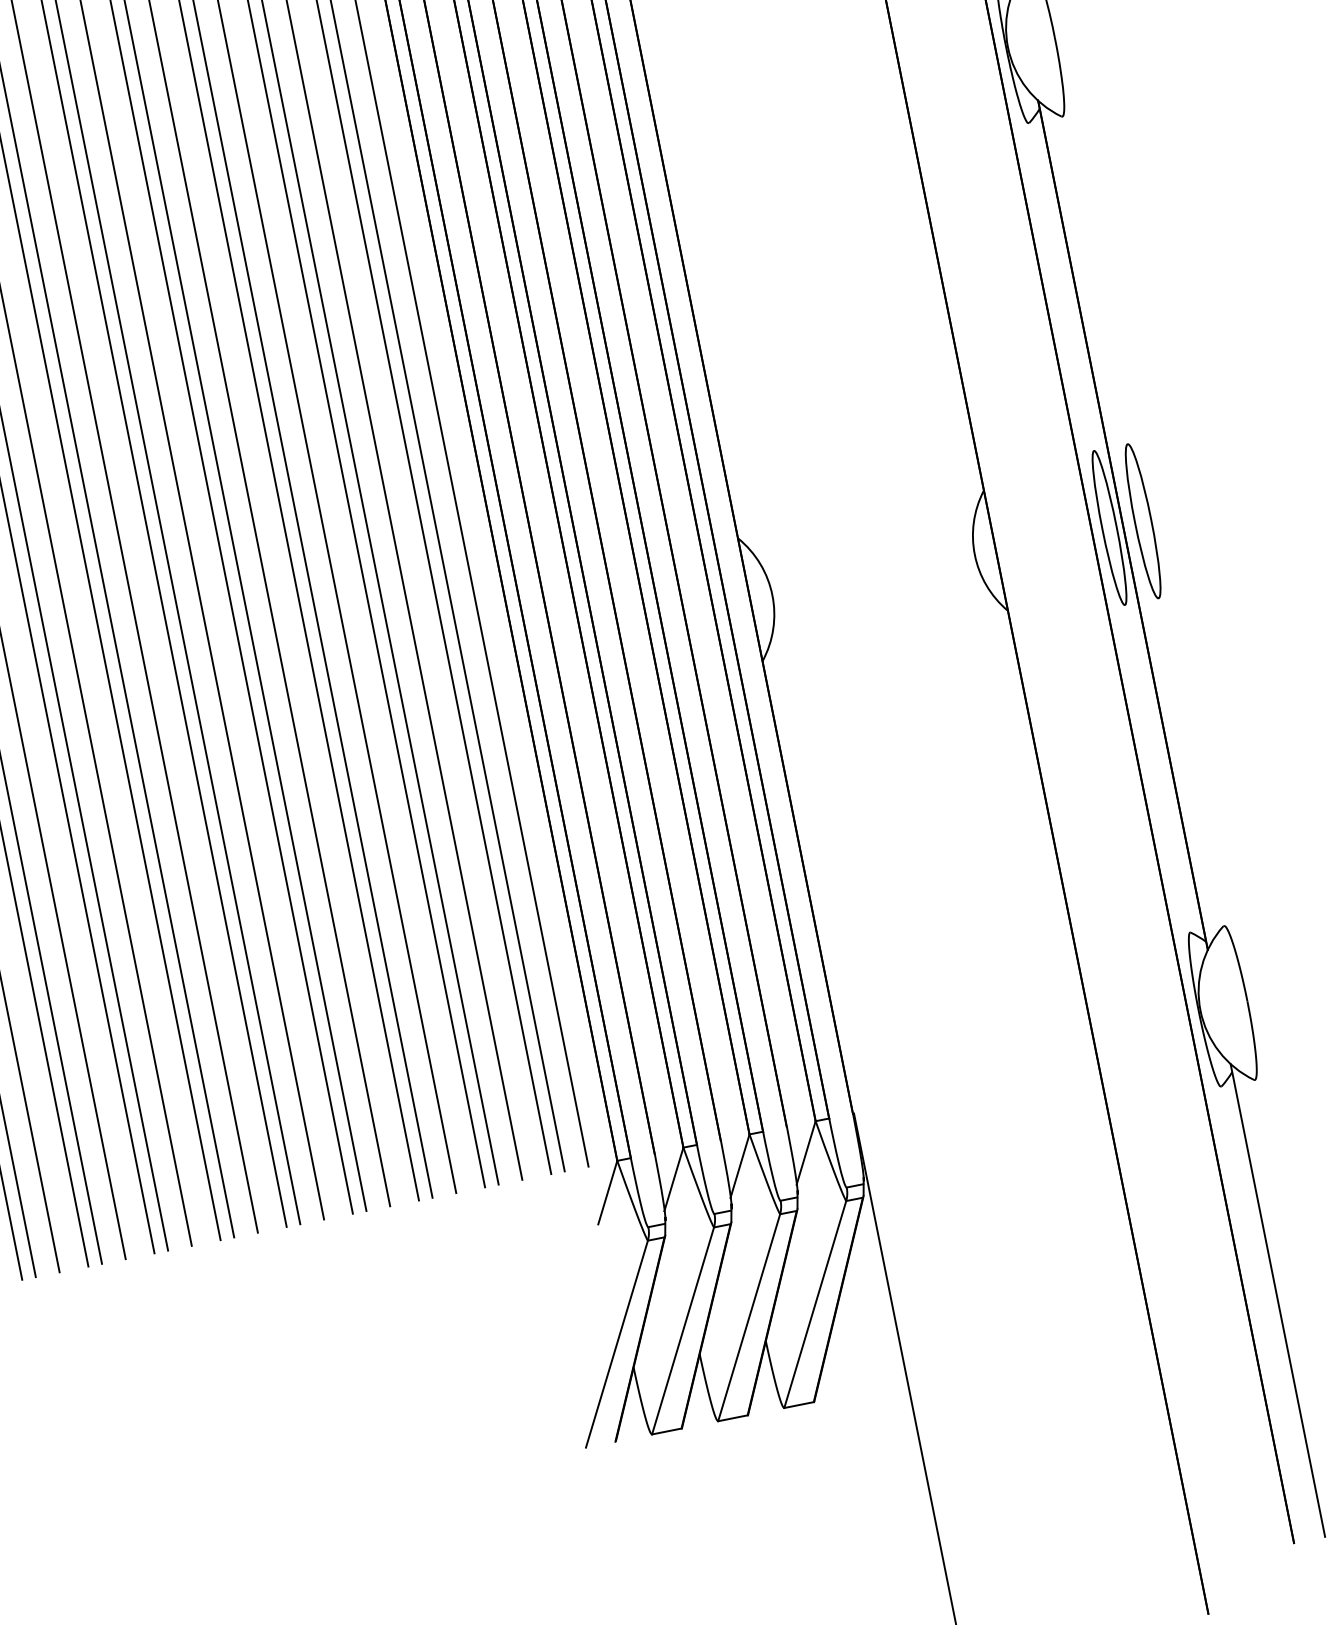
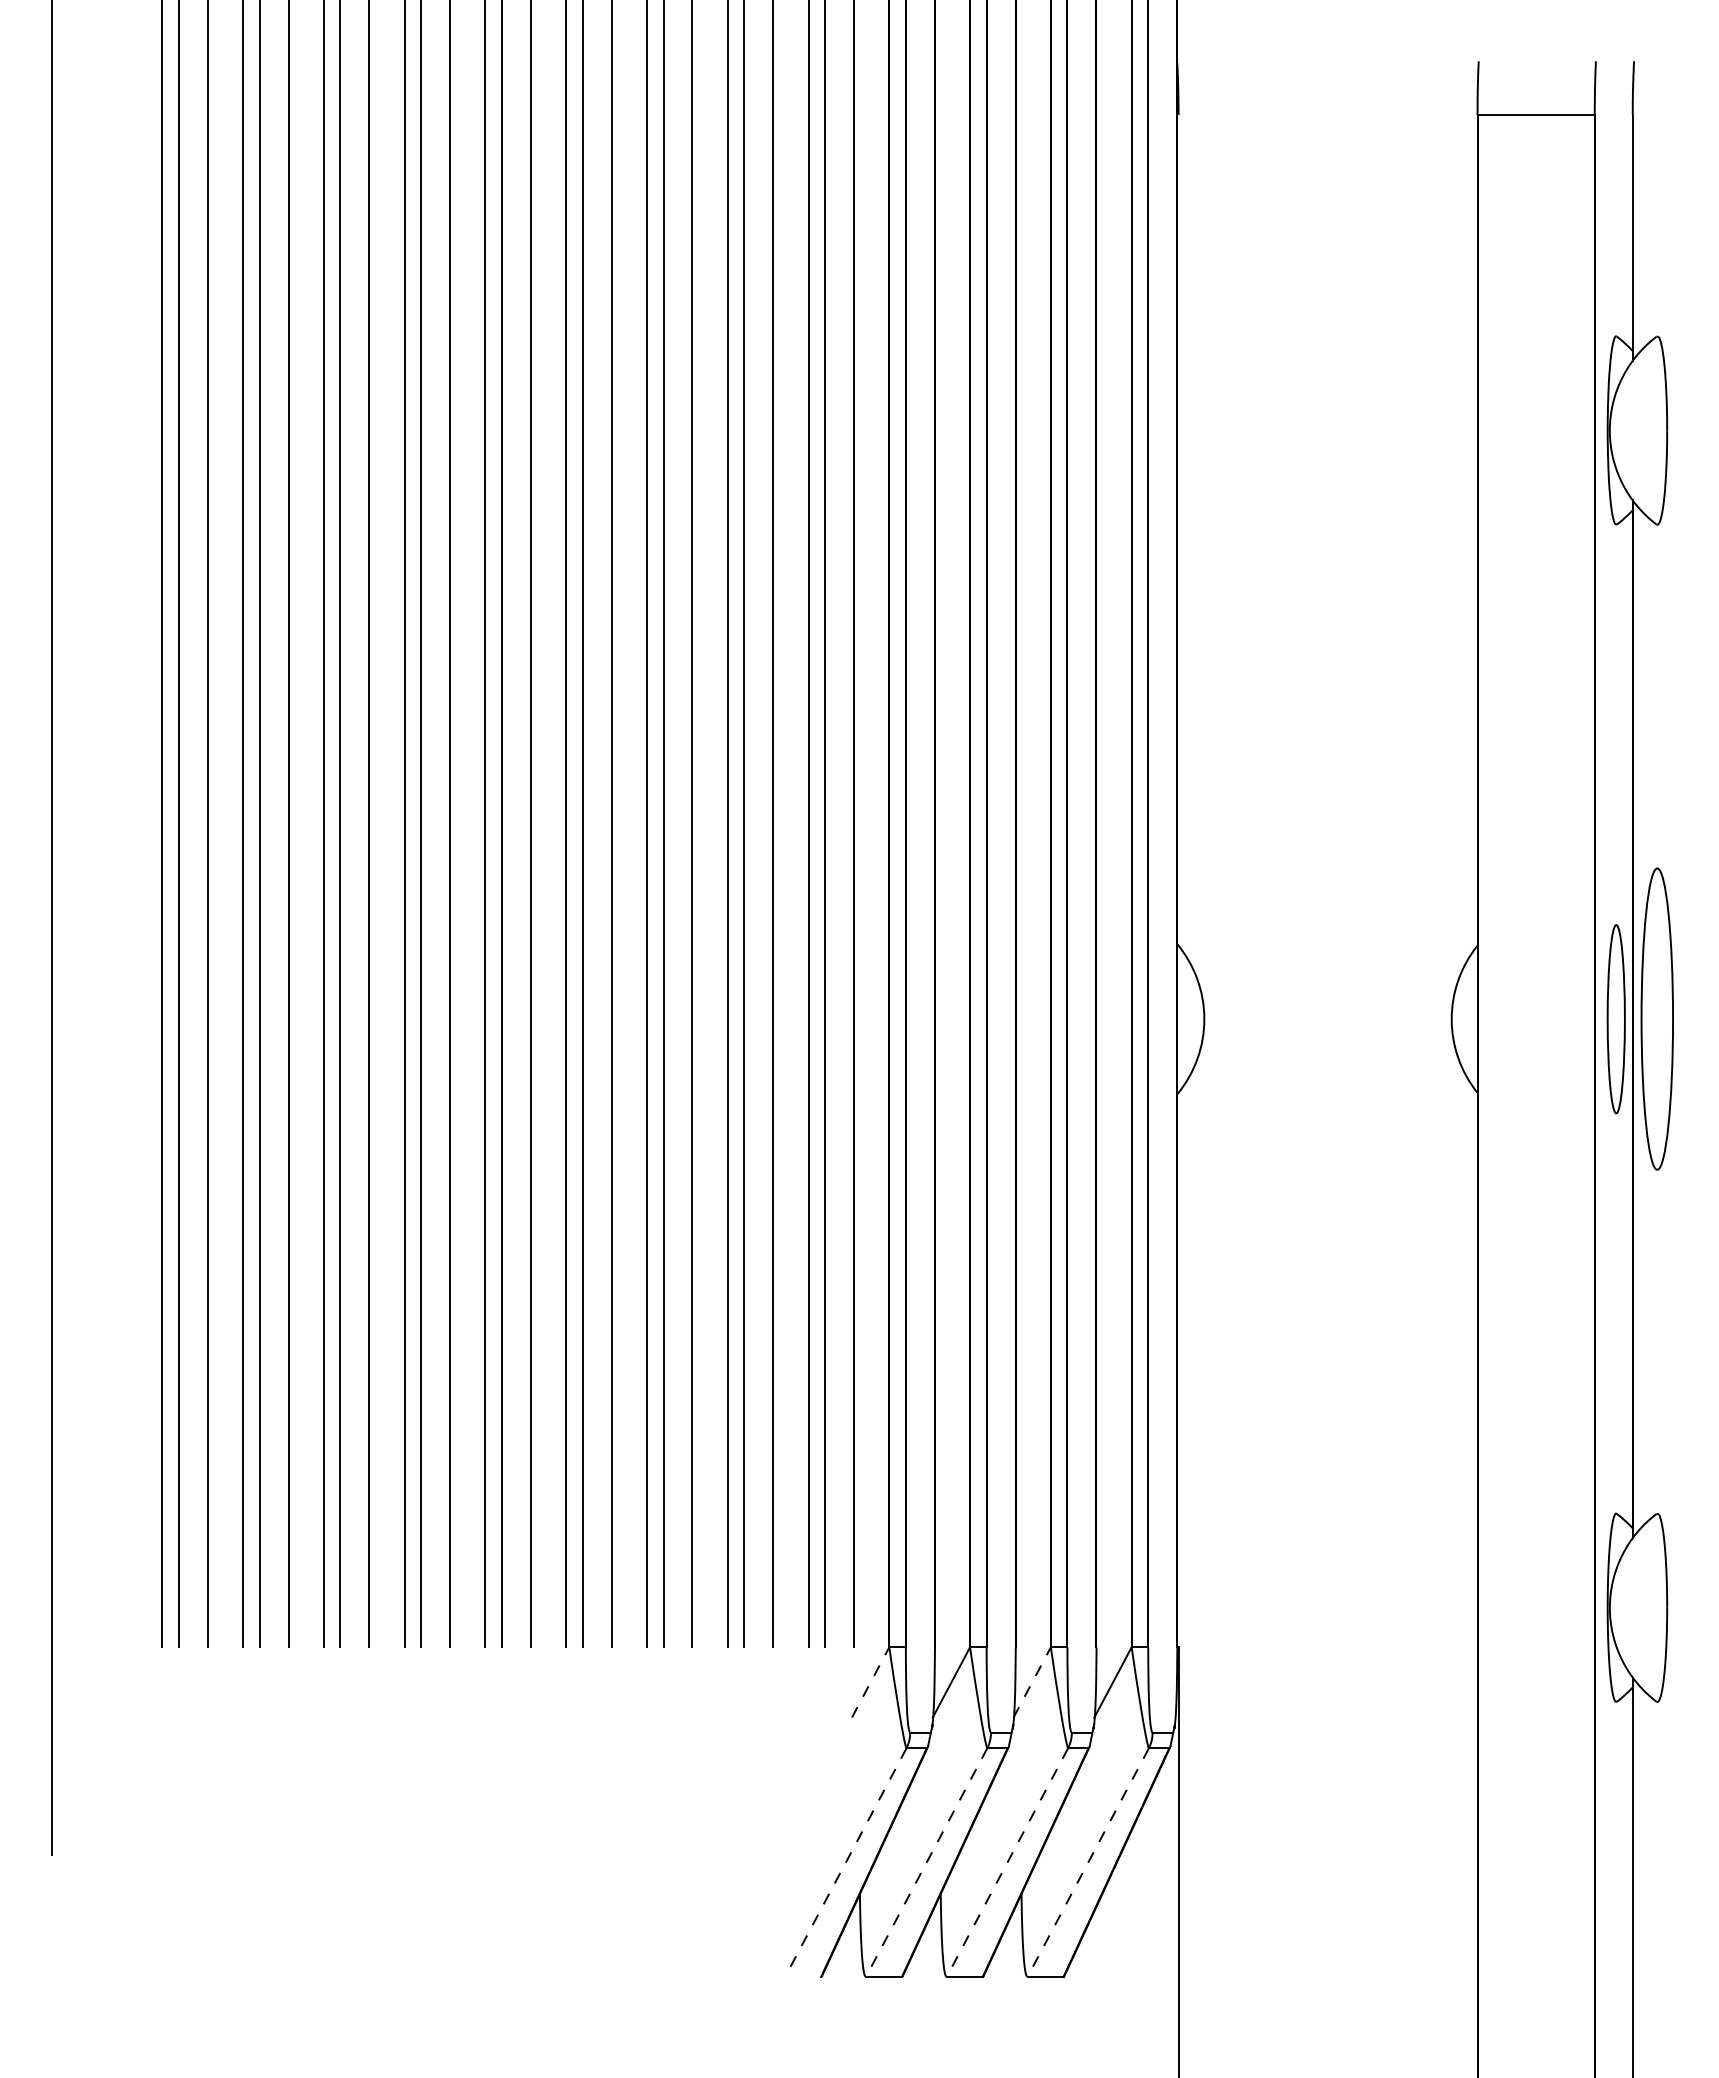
part: (1143, 521) -> (1657, 1019), size x1.6
line: (740, 1166) -> (1032, 1682), solid -> dashed
line: (607, 1192) -> (870, 1682), solid -> dashed
line: (814, 1305) -> (1087, 1863), solid -> dashed
line: (749, 1318) -> (1007, 1863), solid -> dashed
line: (683, 1331) -> (926, 1863), solid -> dashed
line: (616, 1344) -> (845, 1863), solid -> dashed

